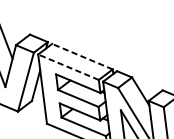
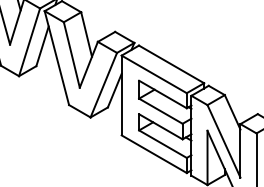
line: (82, 56) -> (171, 64), dashed -> solid
line: (68, 67) -> (154, 74), dashed -> solid

